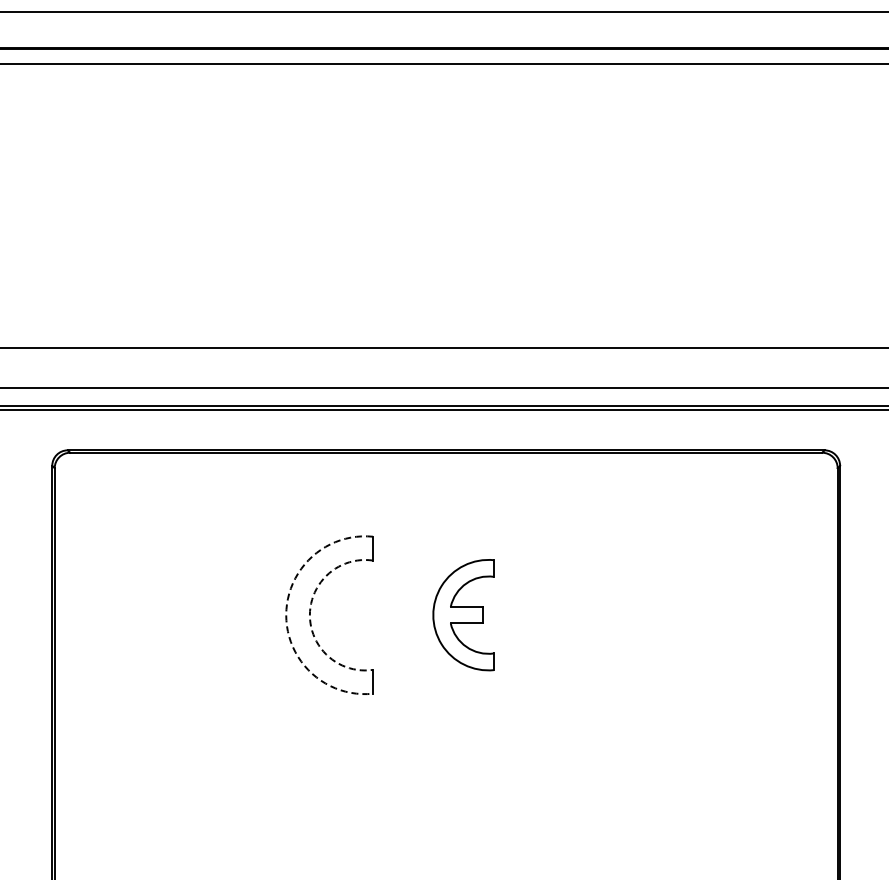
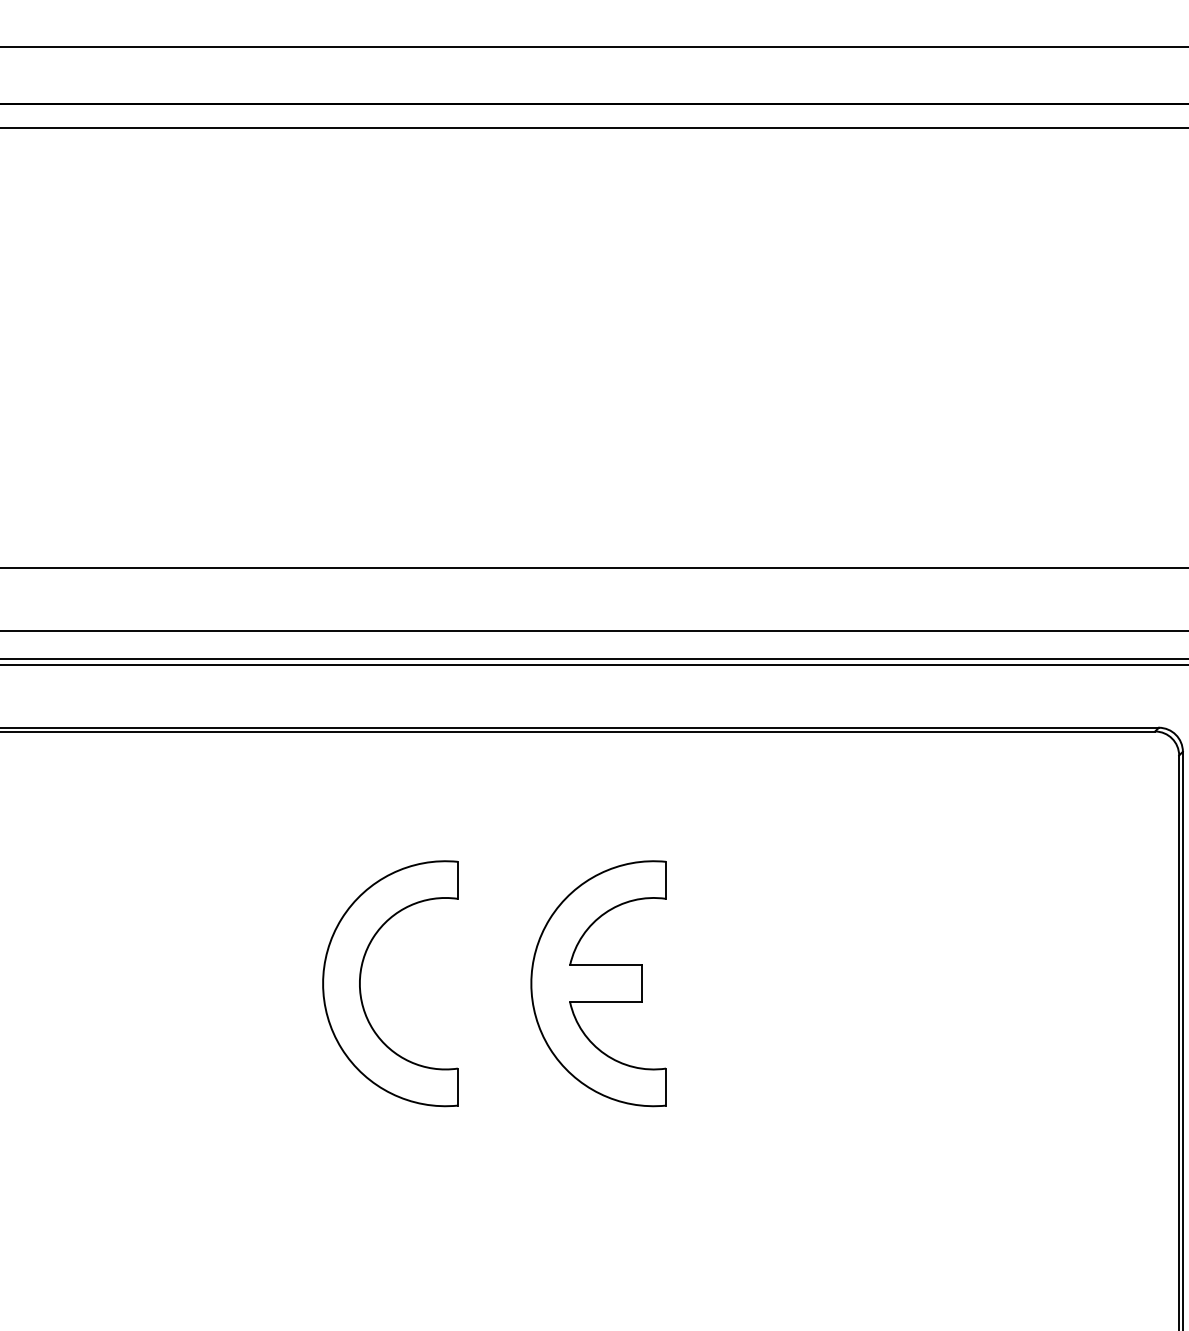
part: (463, 614) -> (598, 982), size x1.43
arc: (286, 615) -> (323, 984), dashed -> solid
arc: (309, 615) -> (359, 984), dashed -> solid

